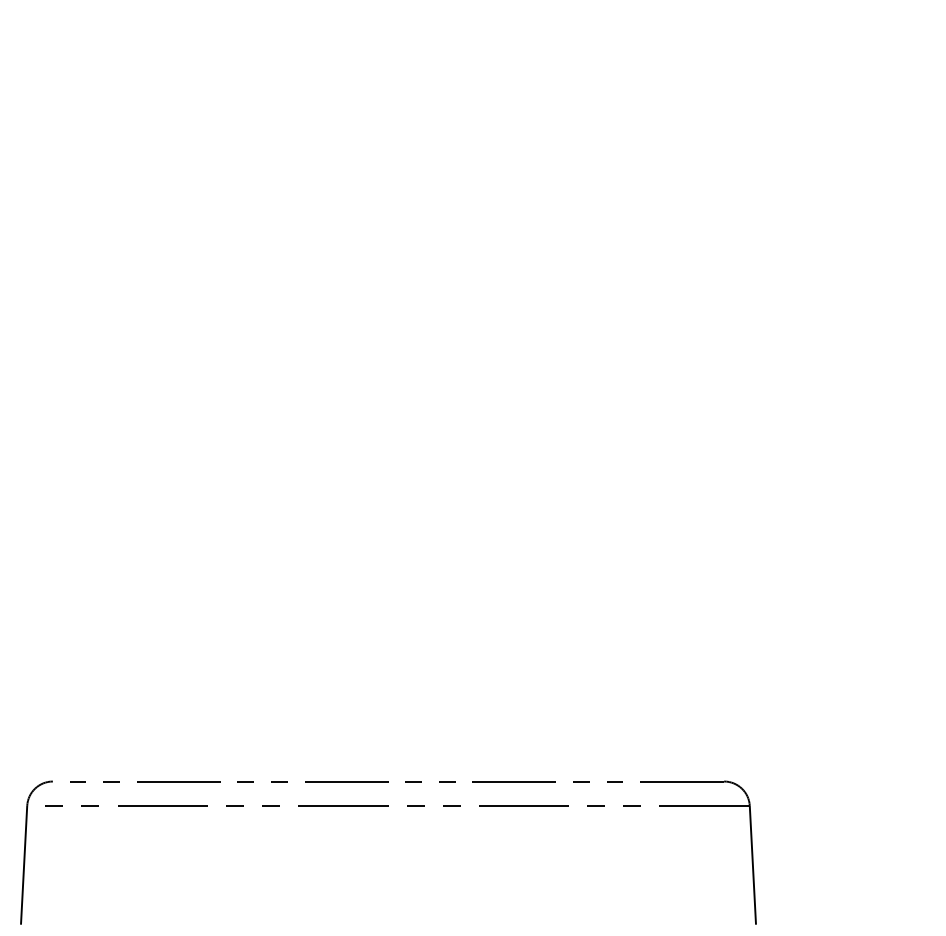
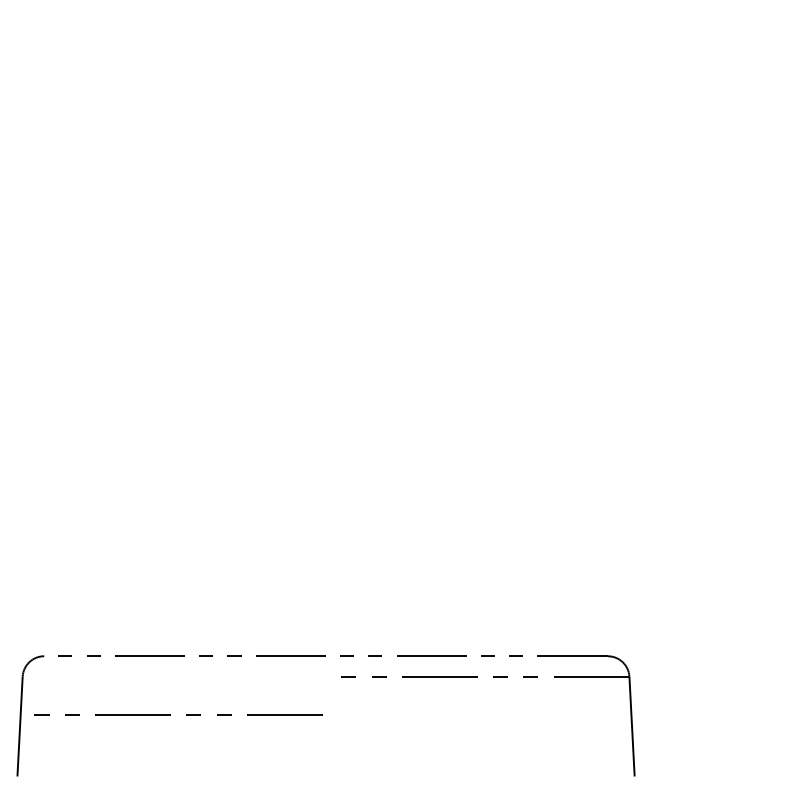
line: (207, 805) -> (170, 715), moved

